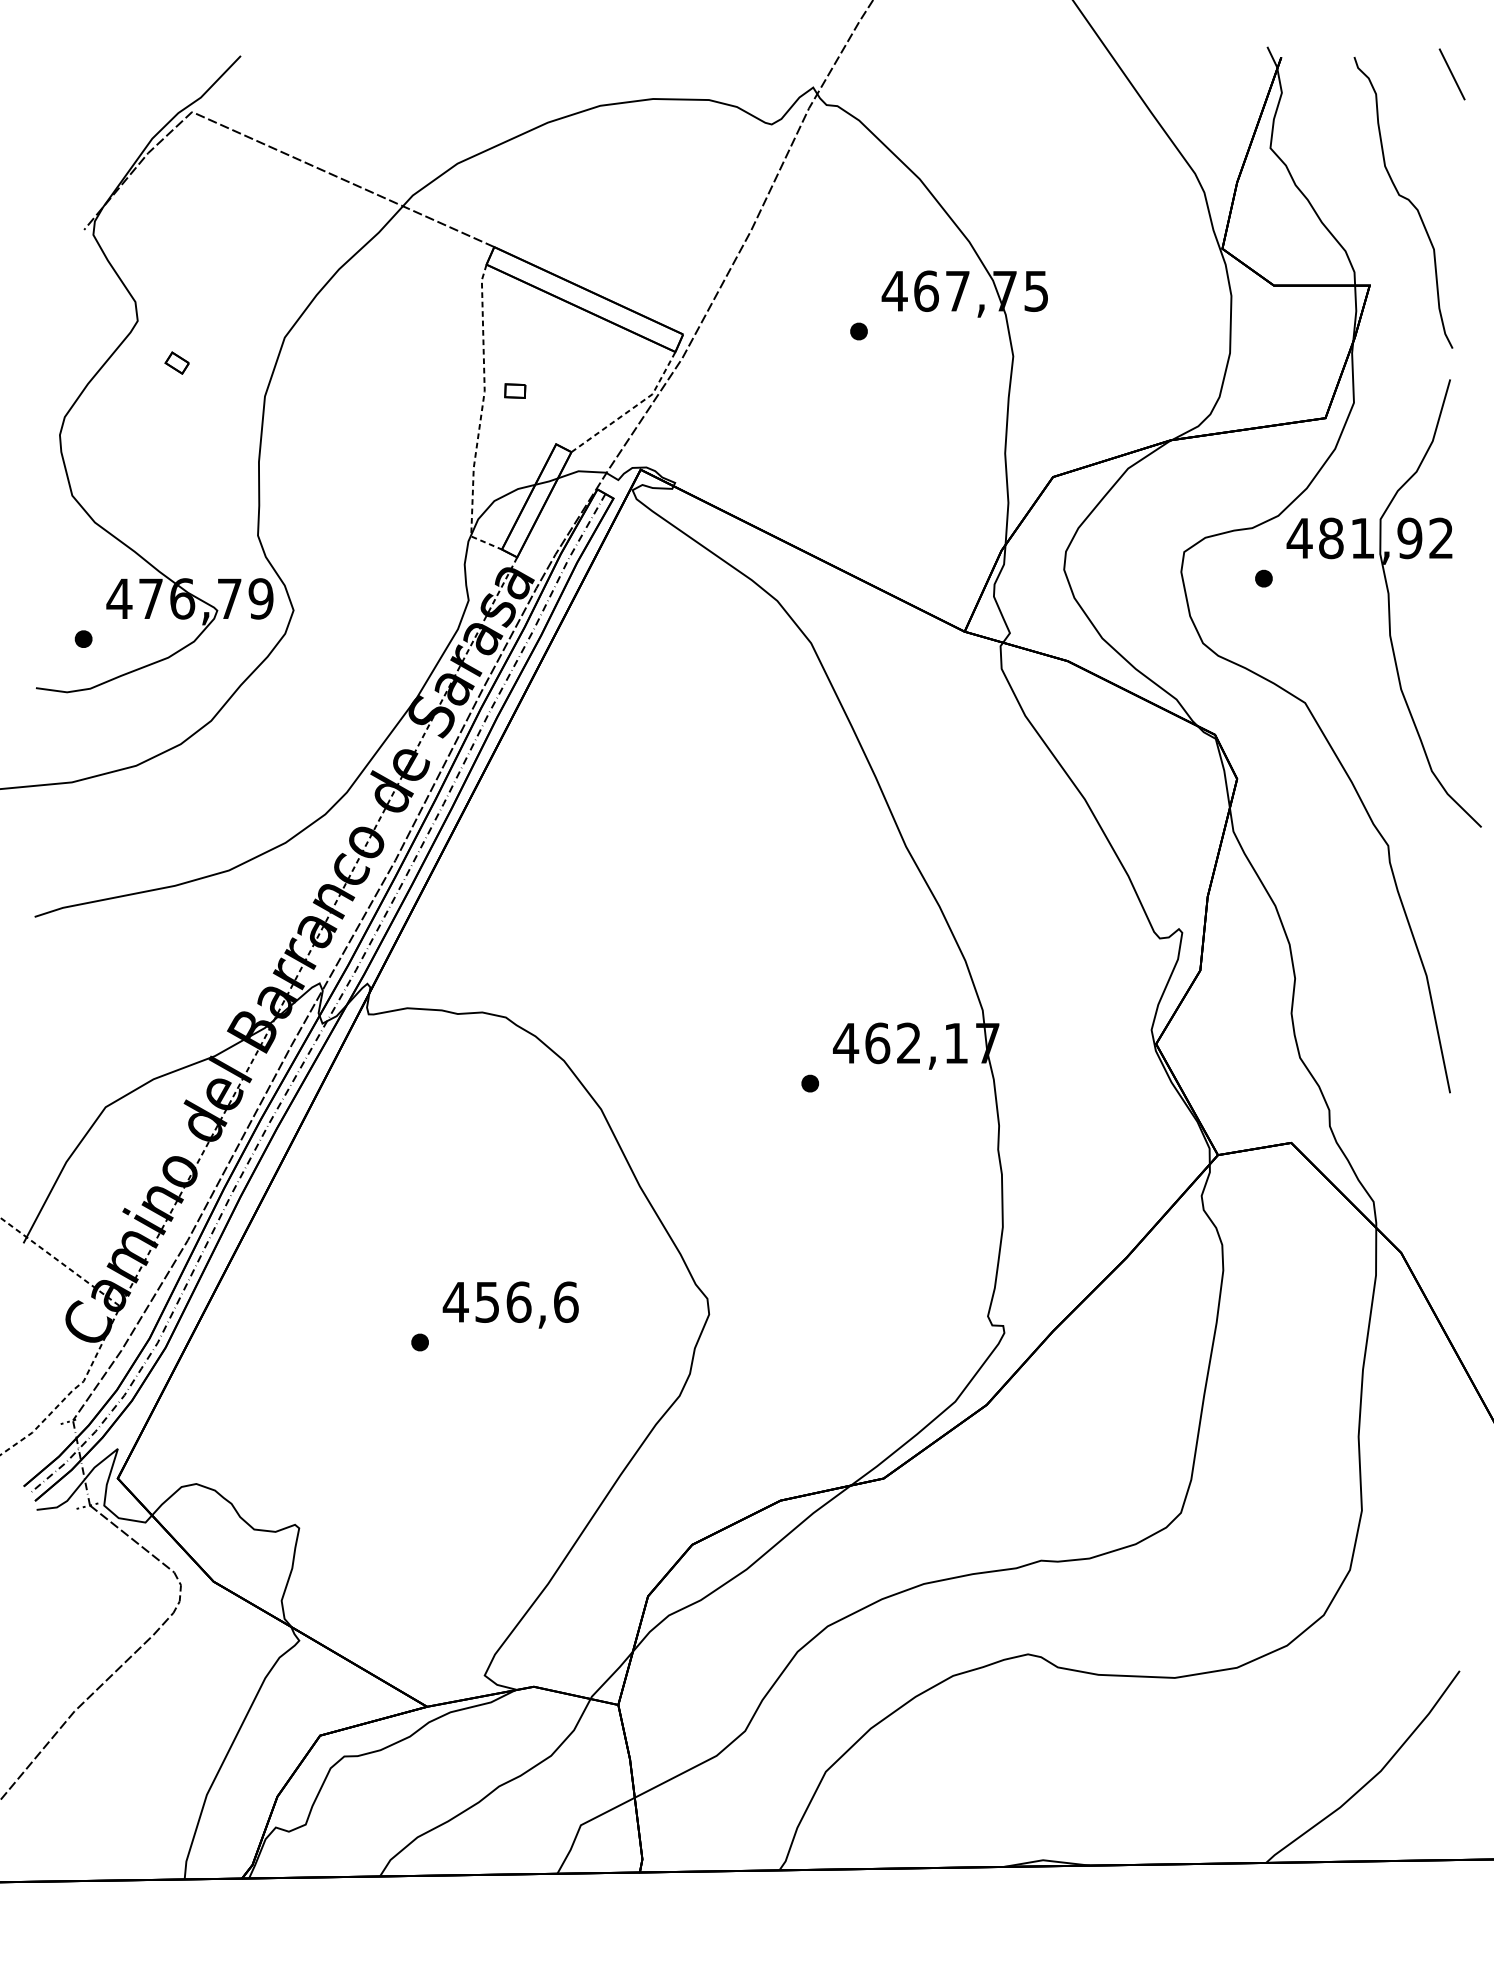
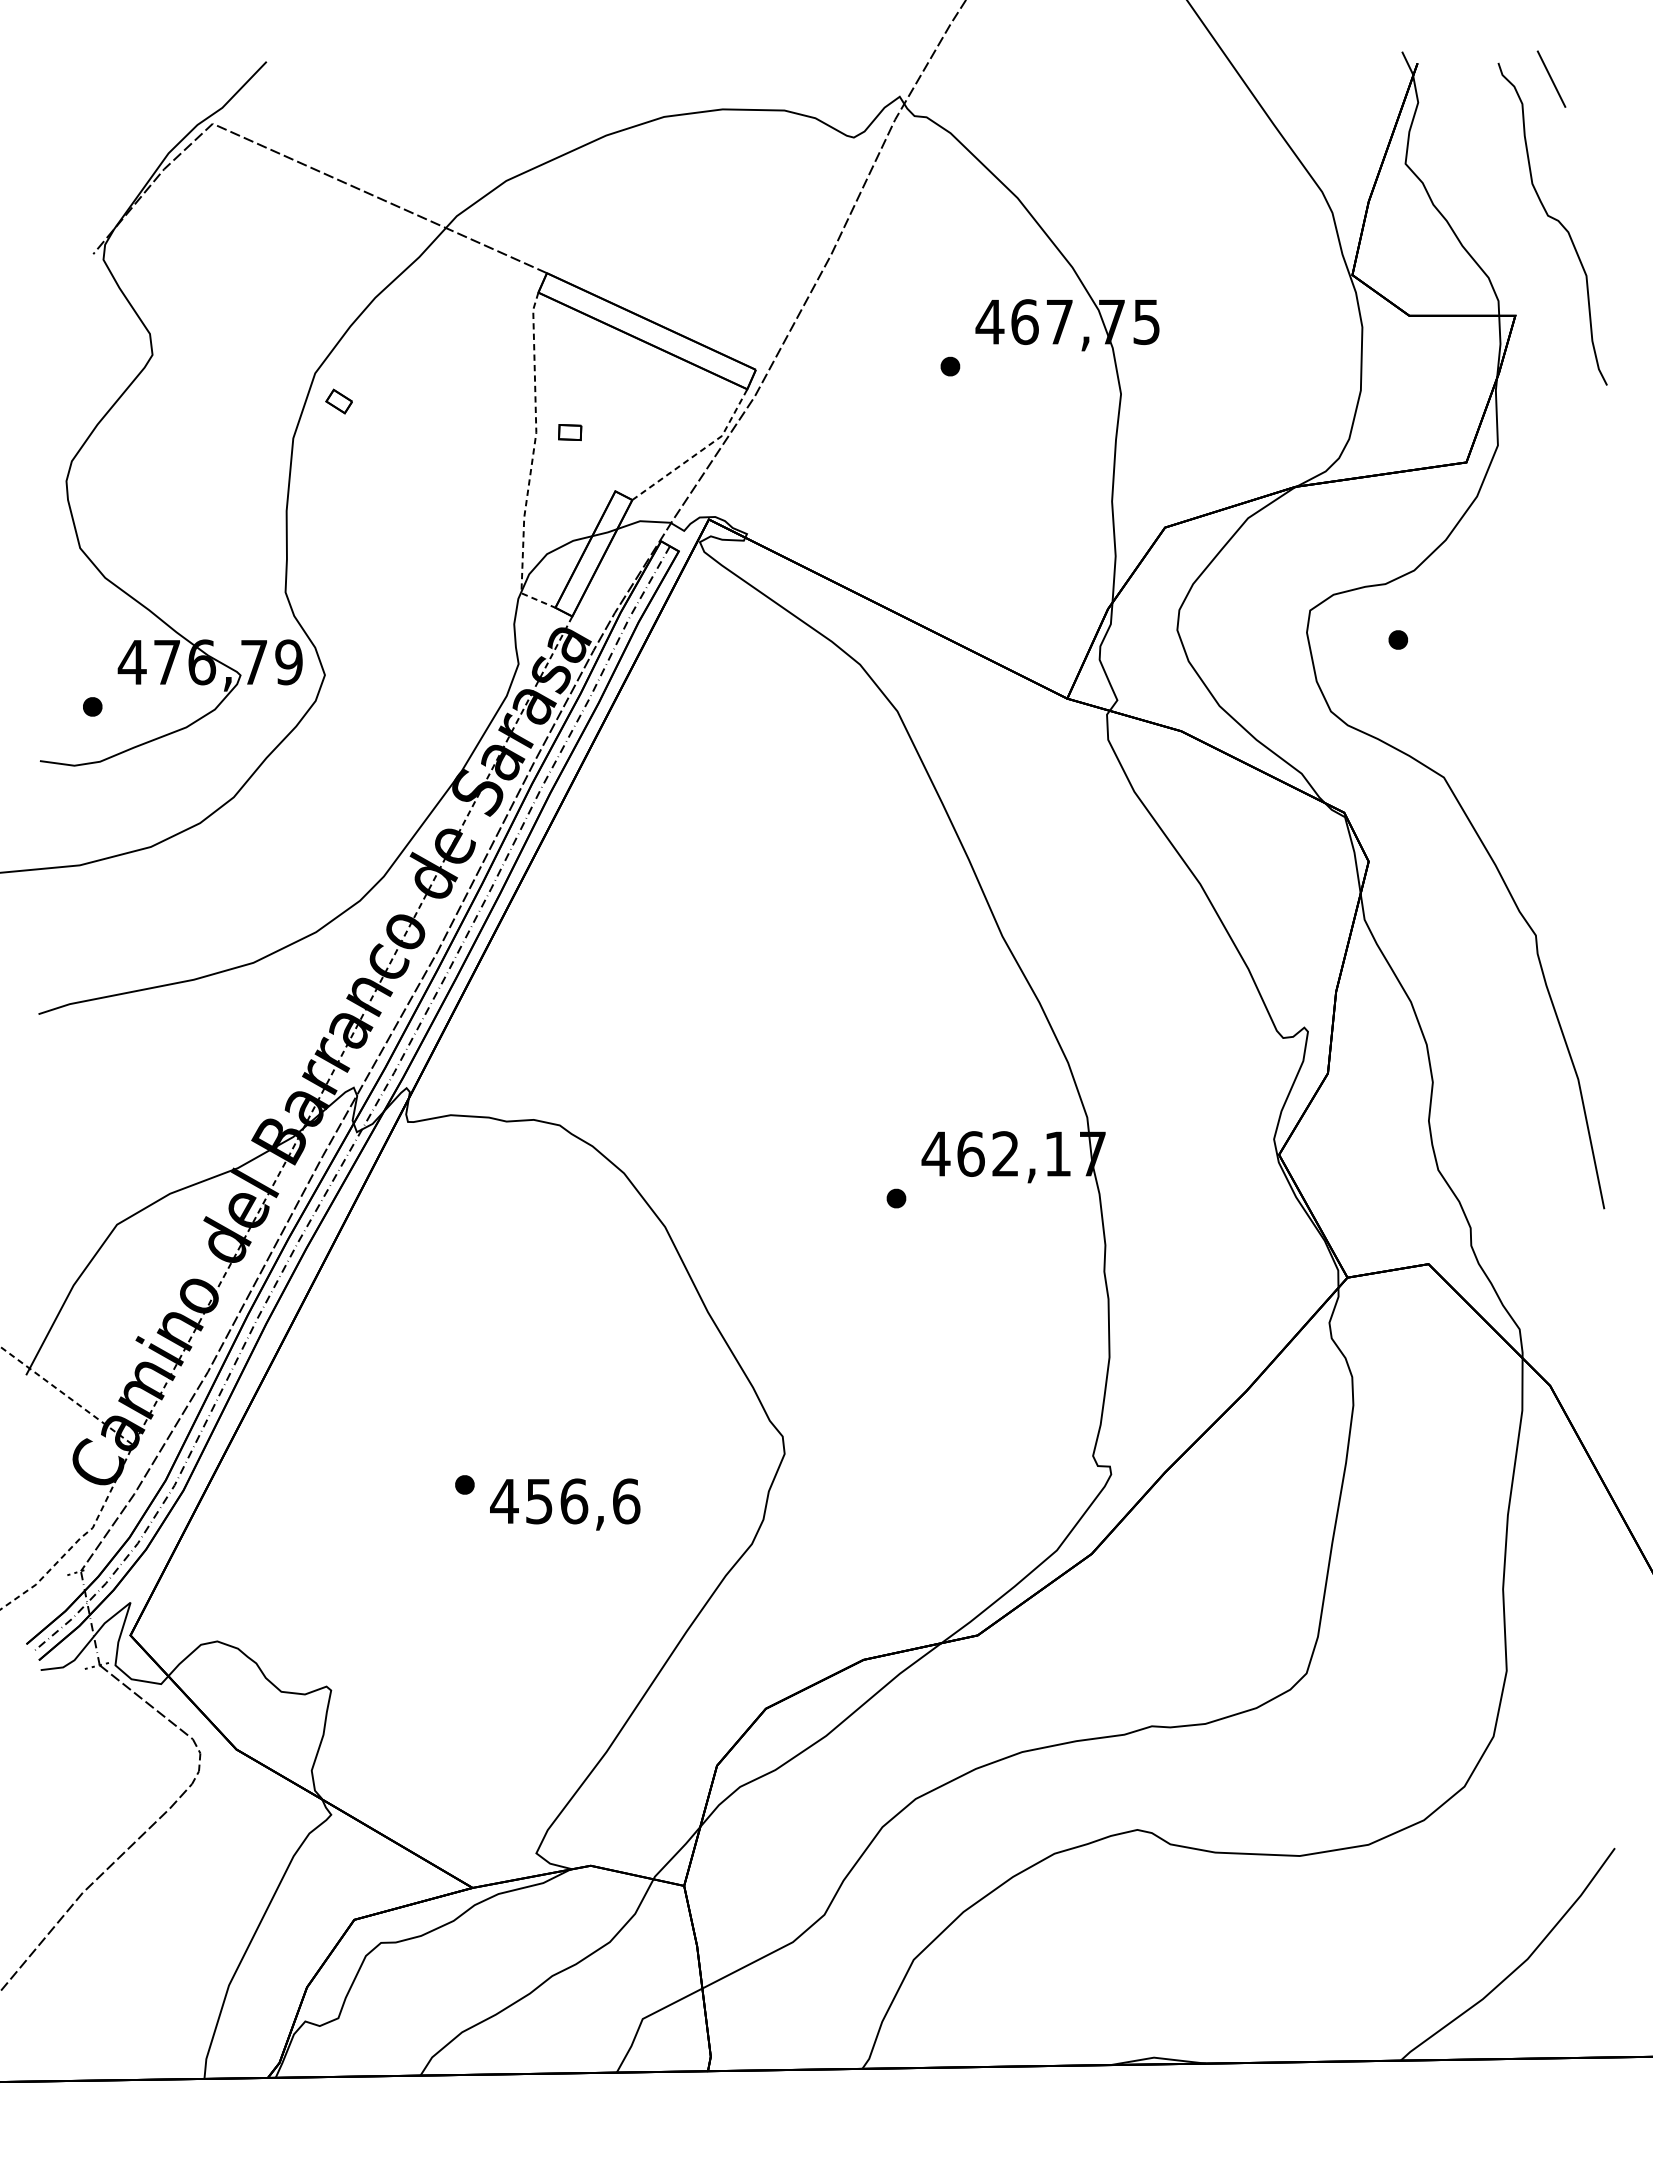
line: (1452, 73) -> (1551, 78), moved
part: (176, 363) -> (338, 401), moved
part: (1384, 603) -> (1531, 667), removed
text: (511, 1305) -> (565, 1504), moved

